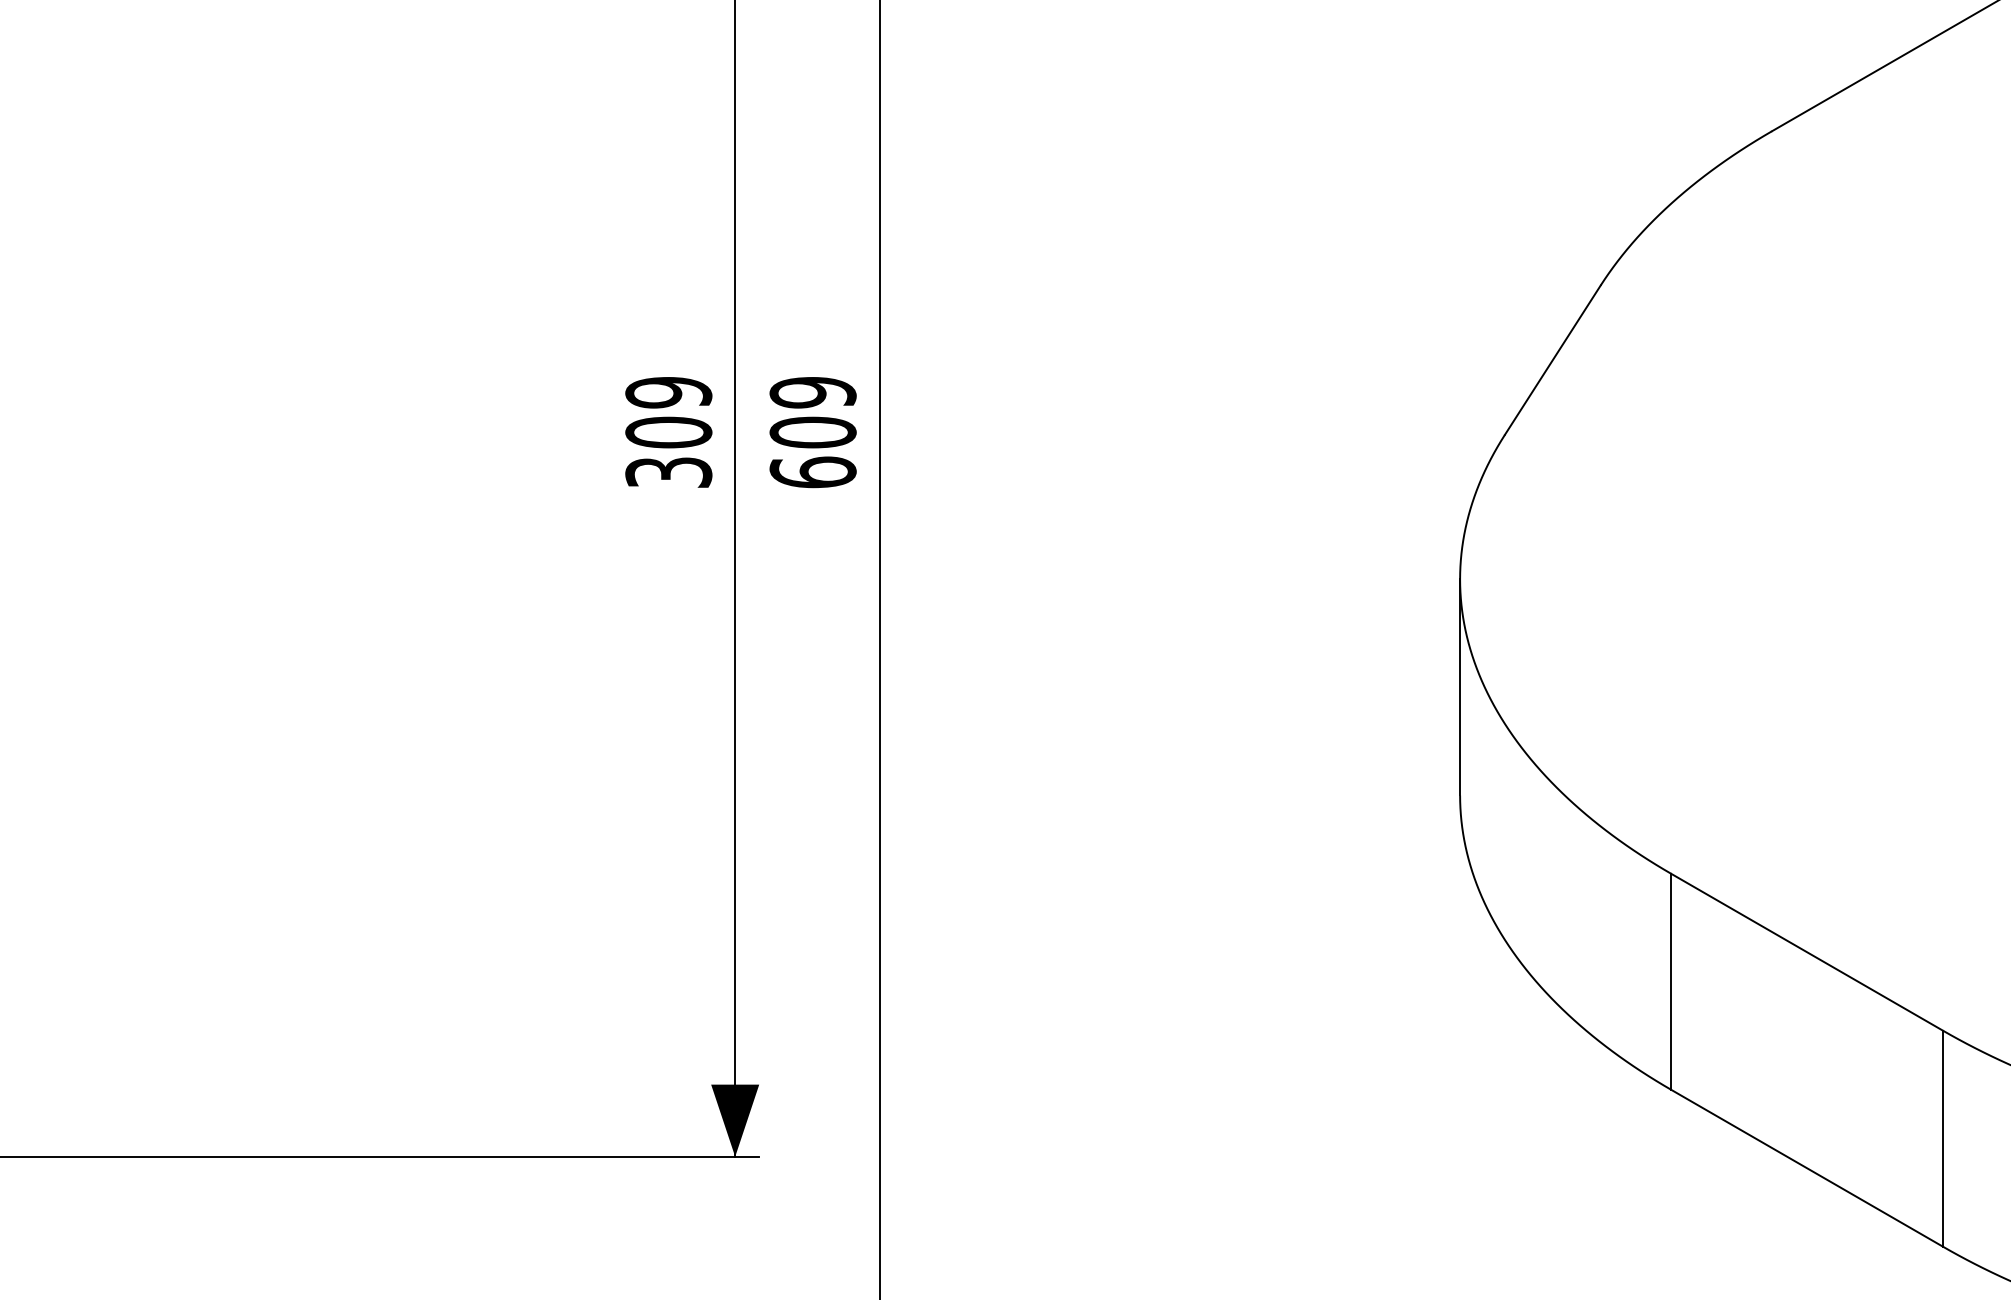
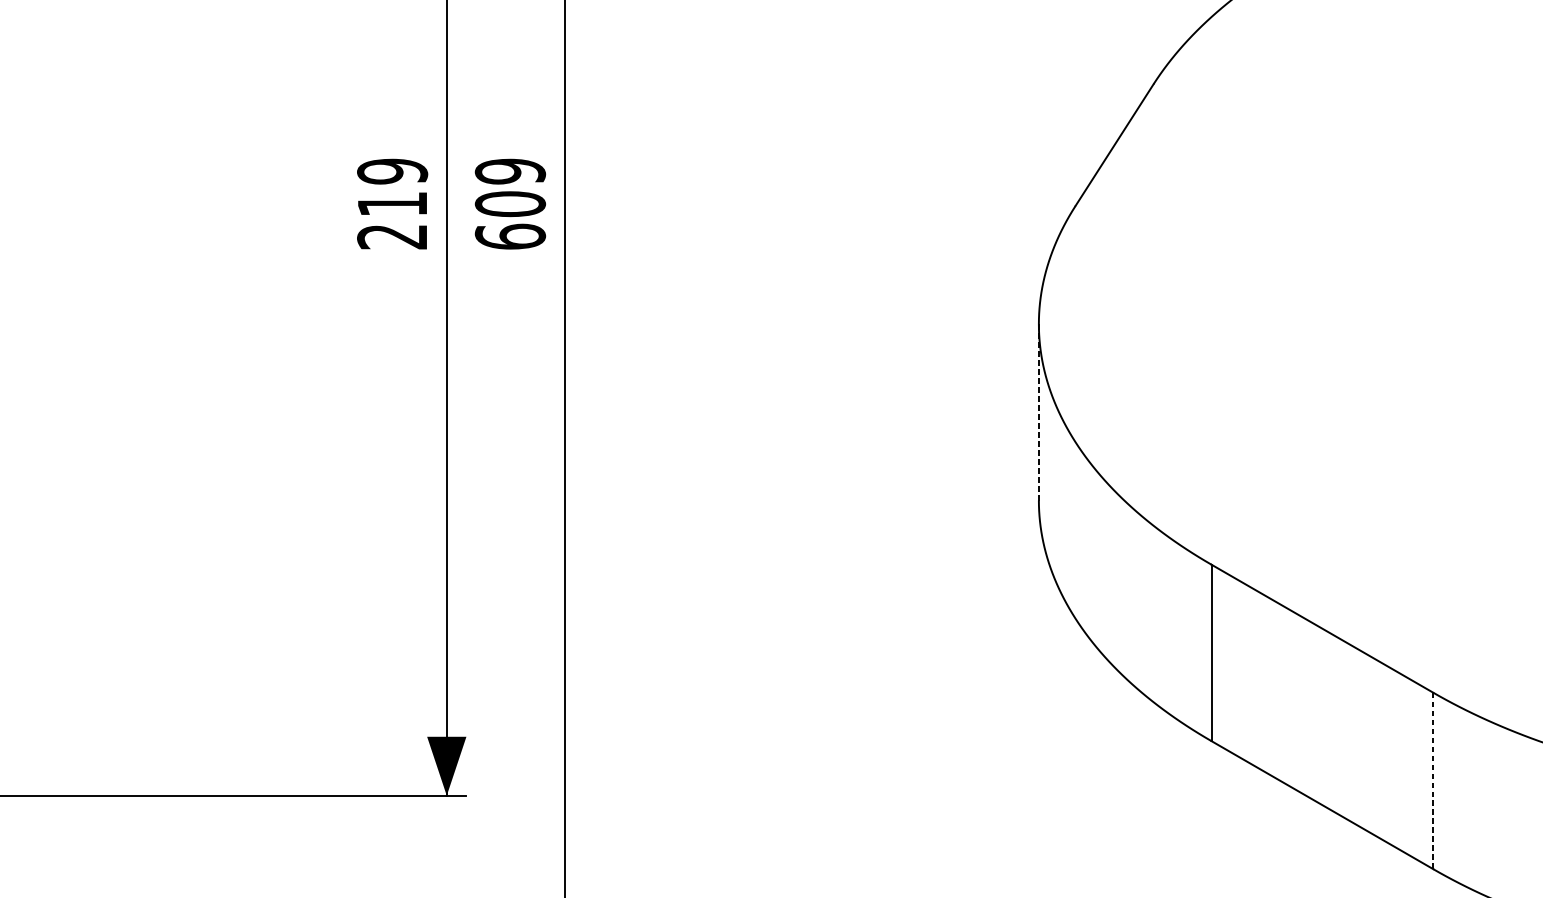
text: (668, 451) -> (392, 219), 309 -> 219
line: (1460, 687) -> (1039, 412), solid -> dashed
line: (1942, 1138) -> (1432, 780), solid -> dashed

